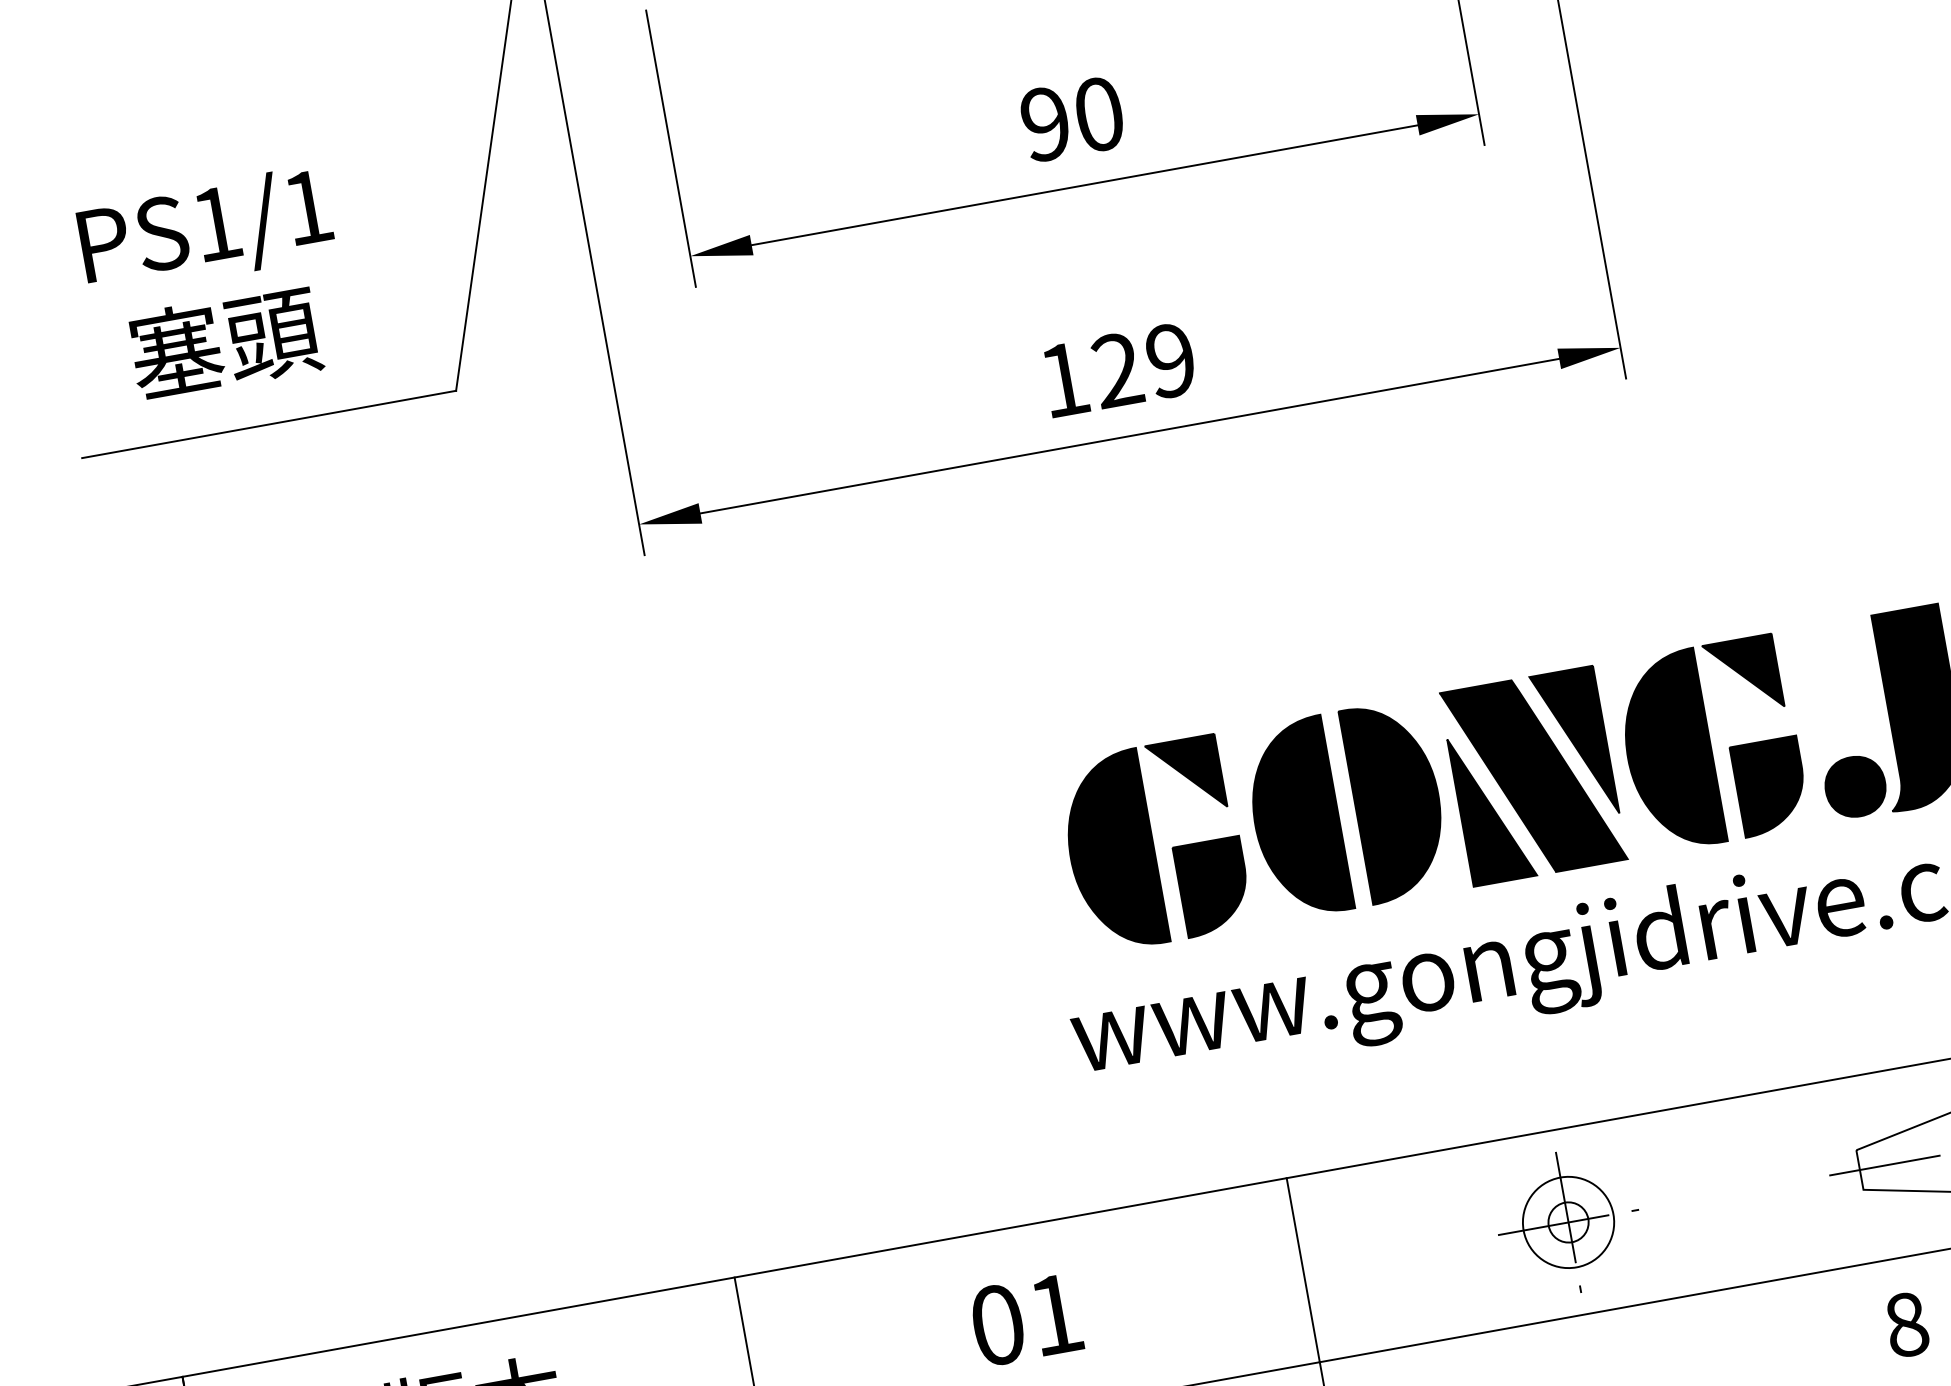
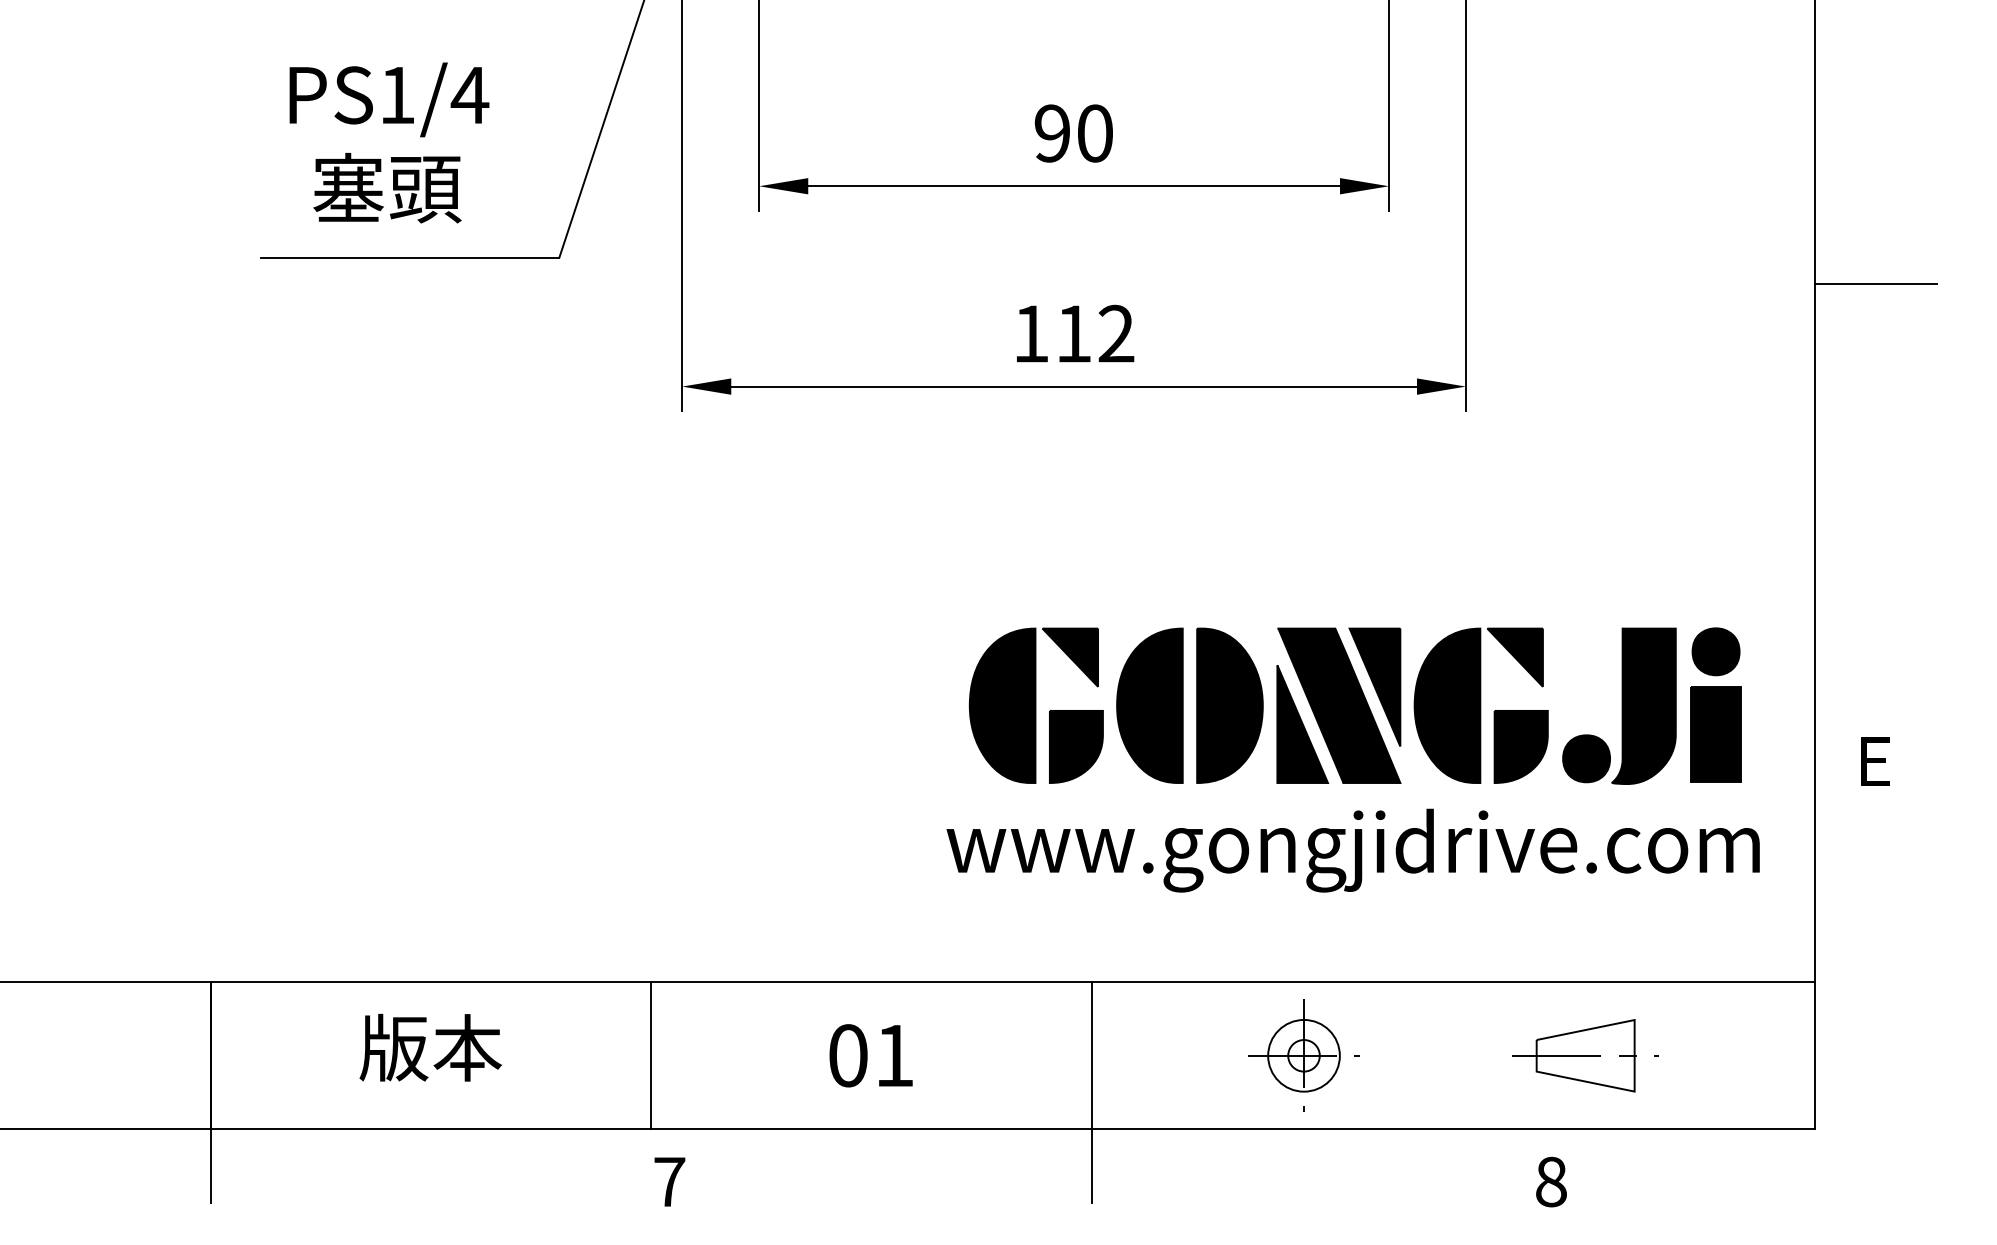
text: (307, 207) -> (469, 95), PS1/1 -> PS1/4
text: (1144, 364) -> (1095, 333), 129 -> 112

